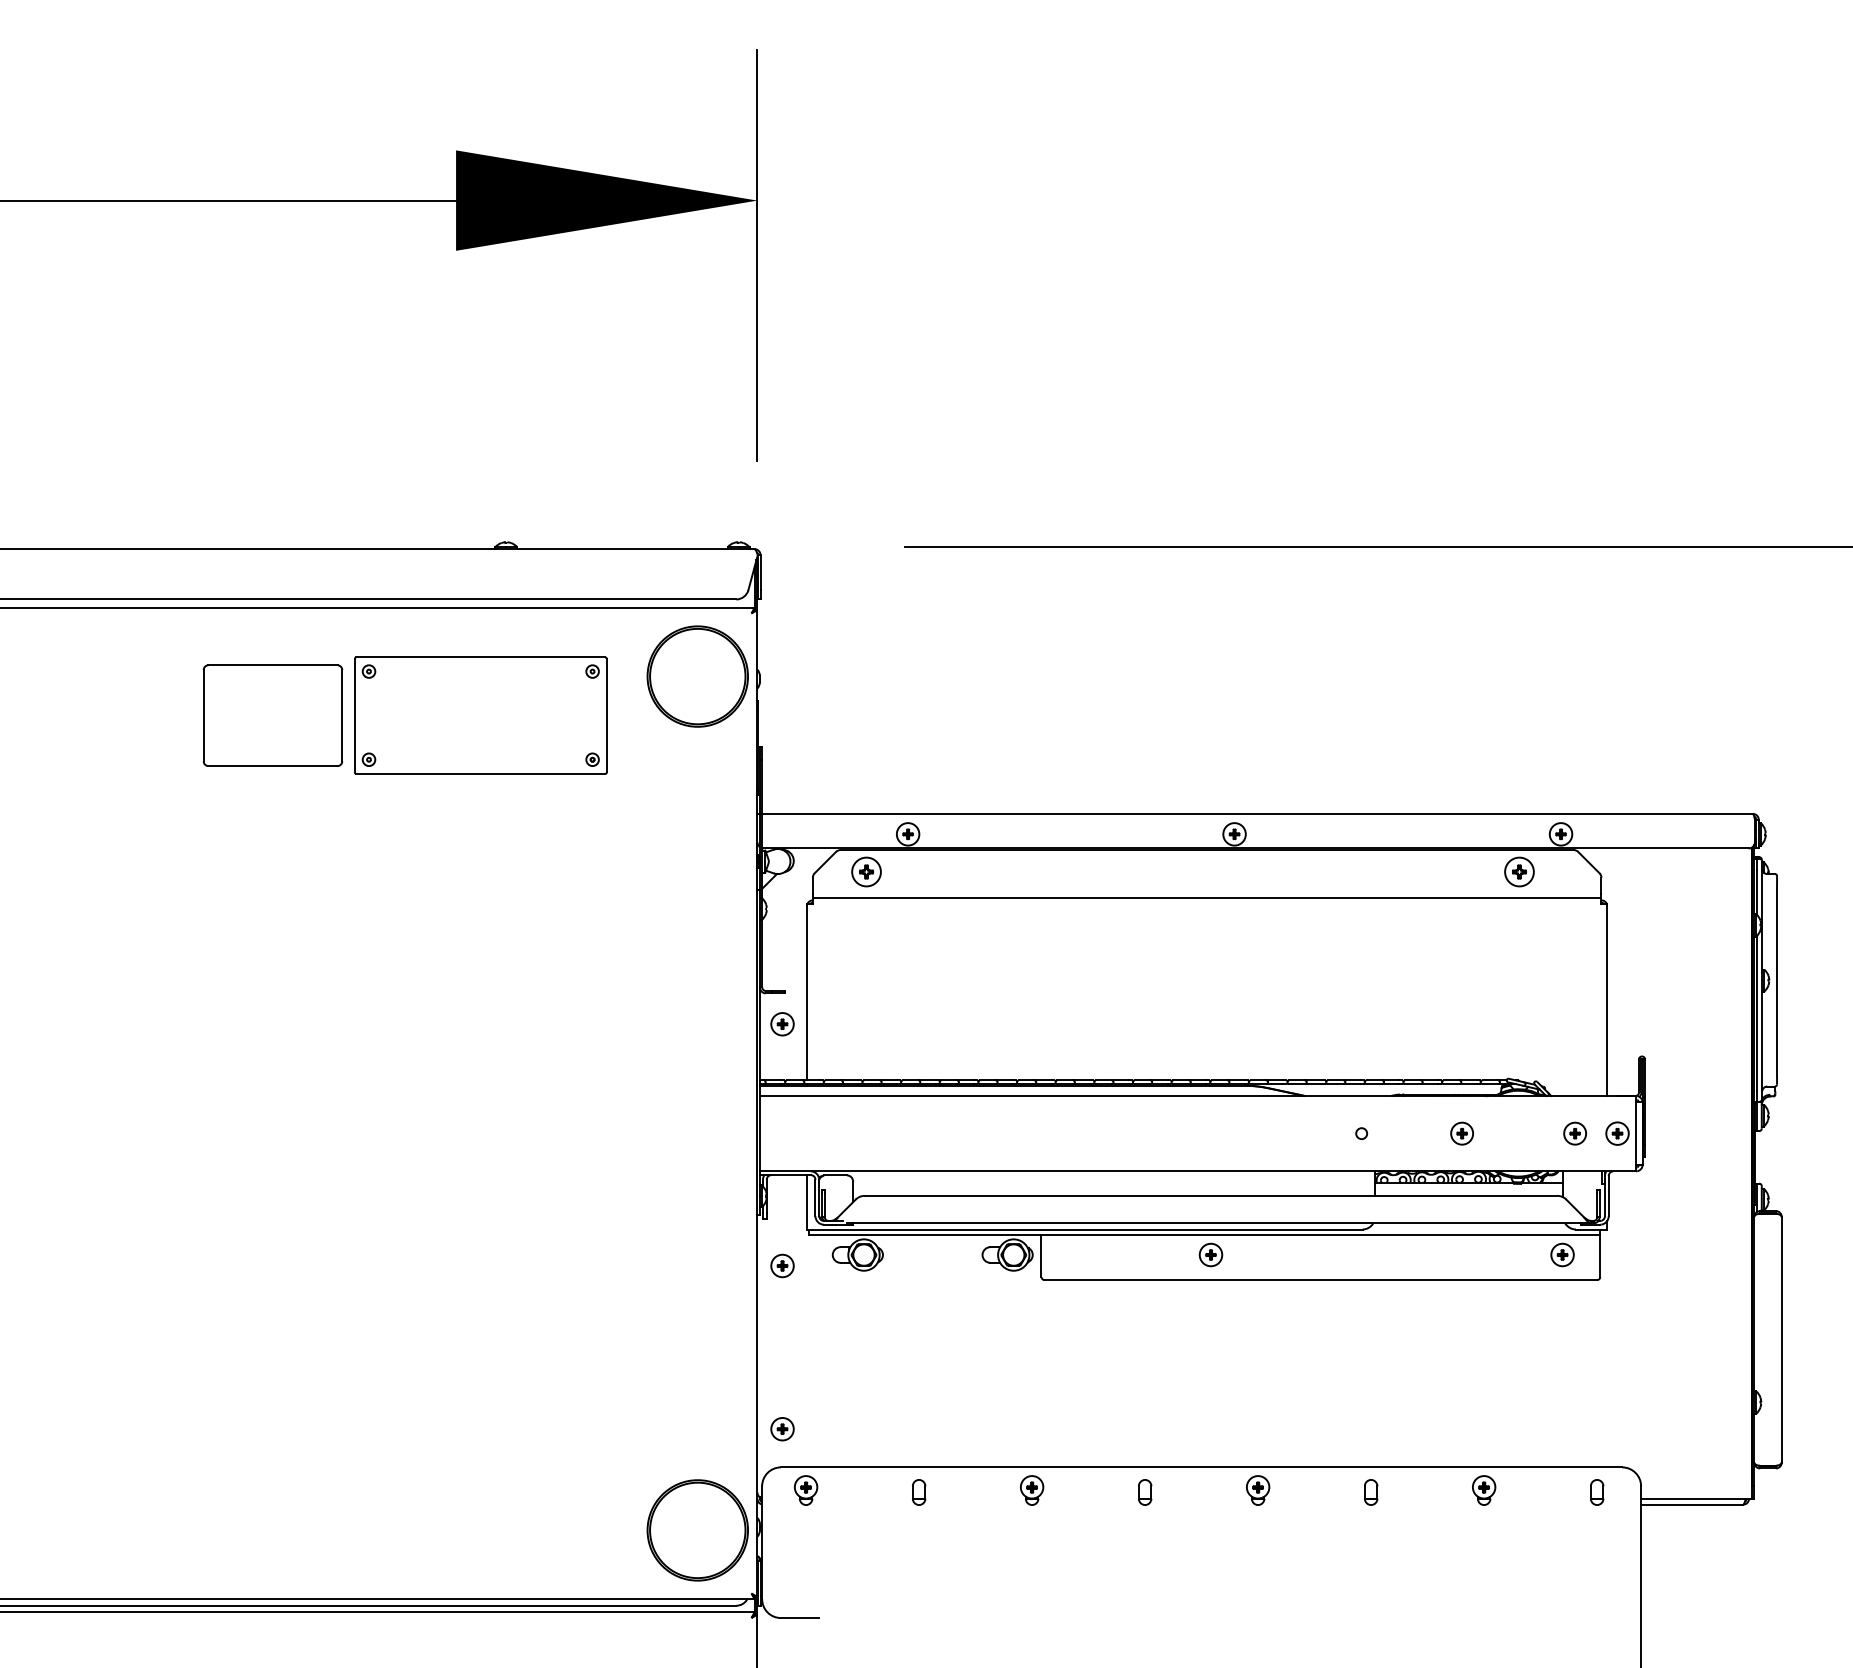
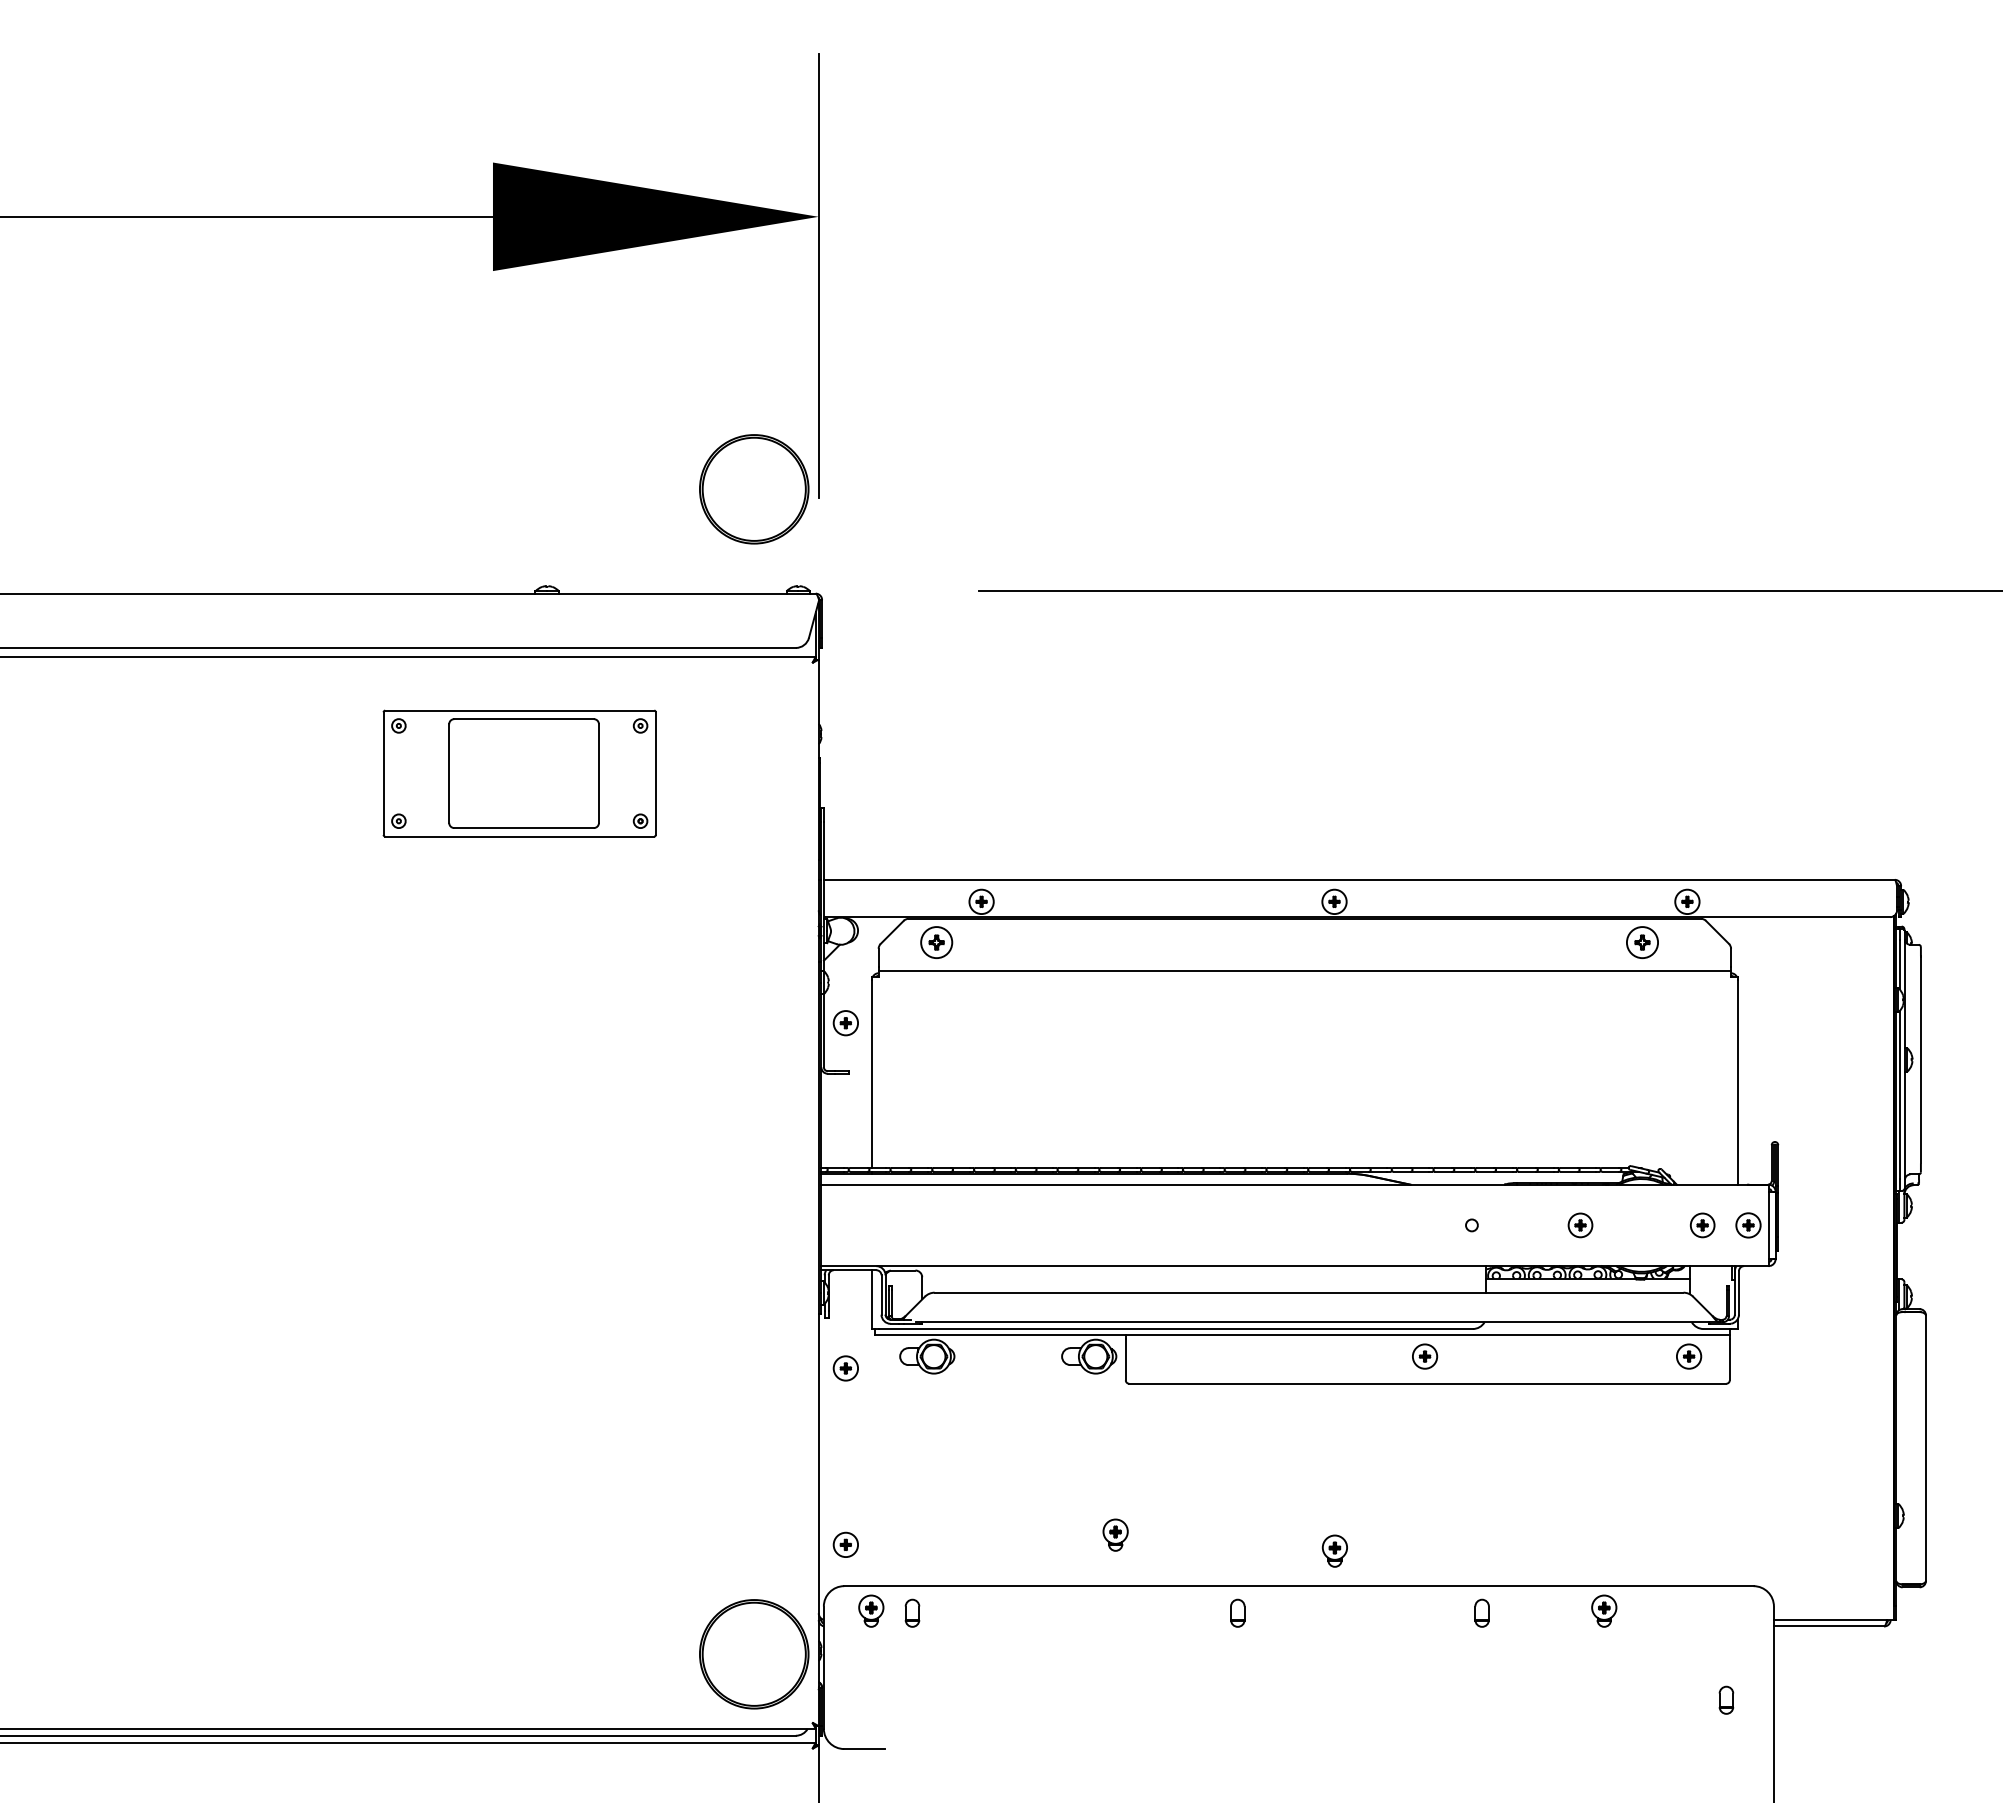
part: (698, 676) -> (754, 489), moved
part: (272, 715) -> (523, 773), moved
part: (782, 1024) -> (845, 1023), moved
part: (1211, 1254) -> (1425, 1356), moved
part: (1031, 1489) -> (1115, 1534), moved
part: (1257, 1489) -> (1334, 1550), moved
part: (919, 1491) -> (912, 1612), moved
part: (1597, 1491) -> (1726, 1699), moved

